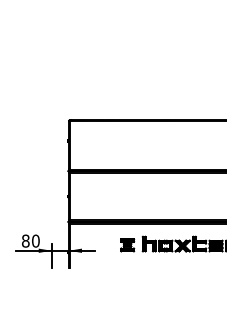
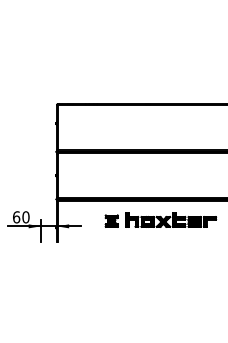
text: (25, 241) -> (16, 217), 80 -> 60

